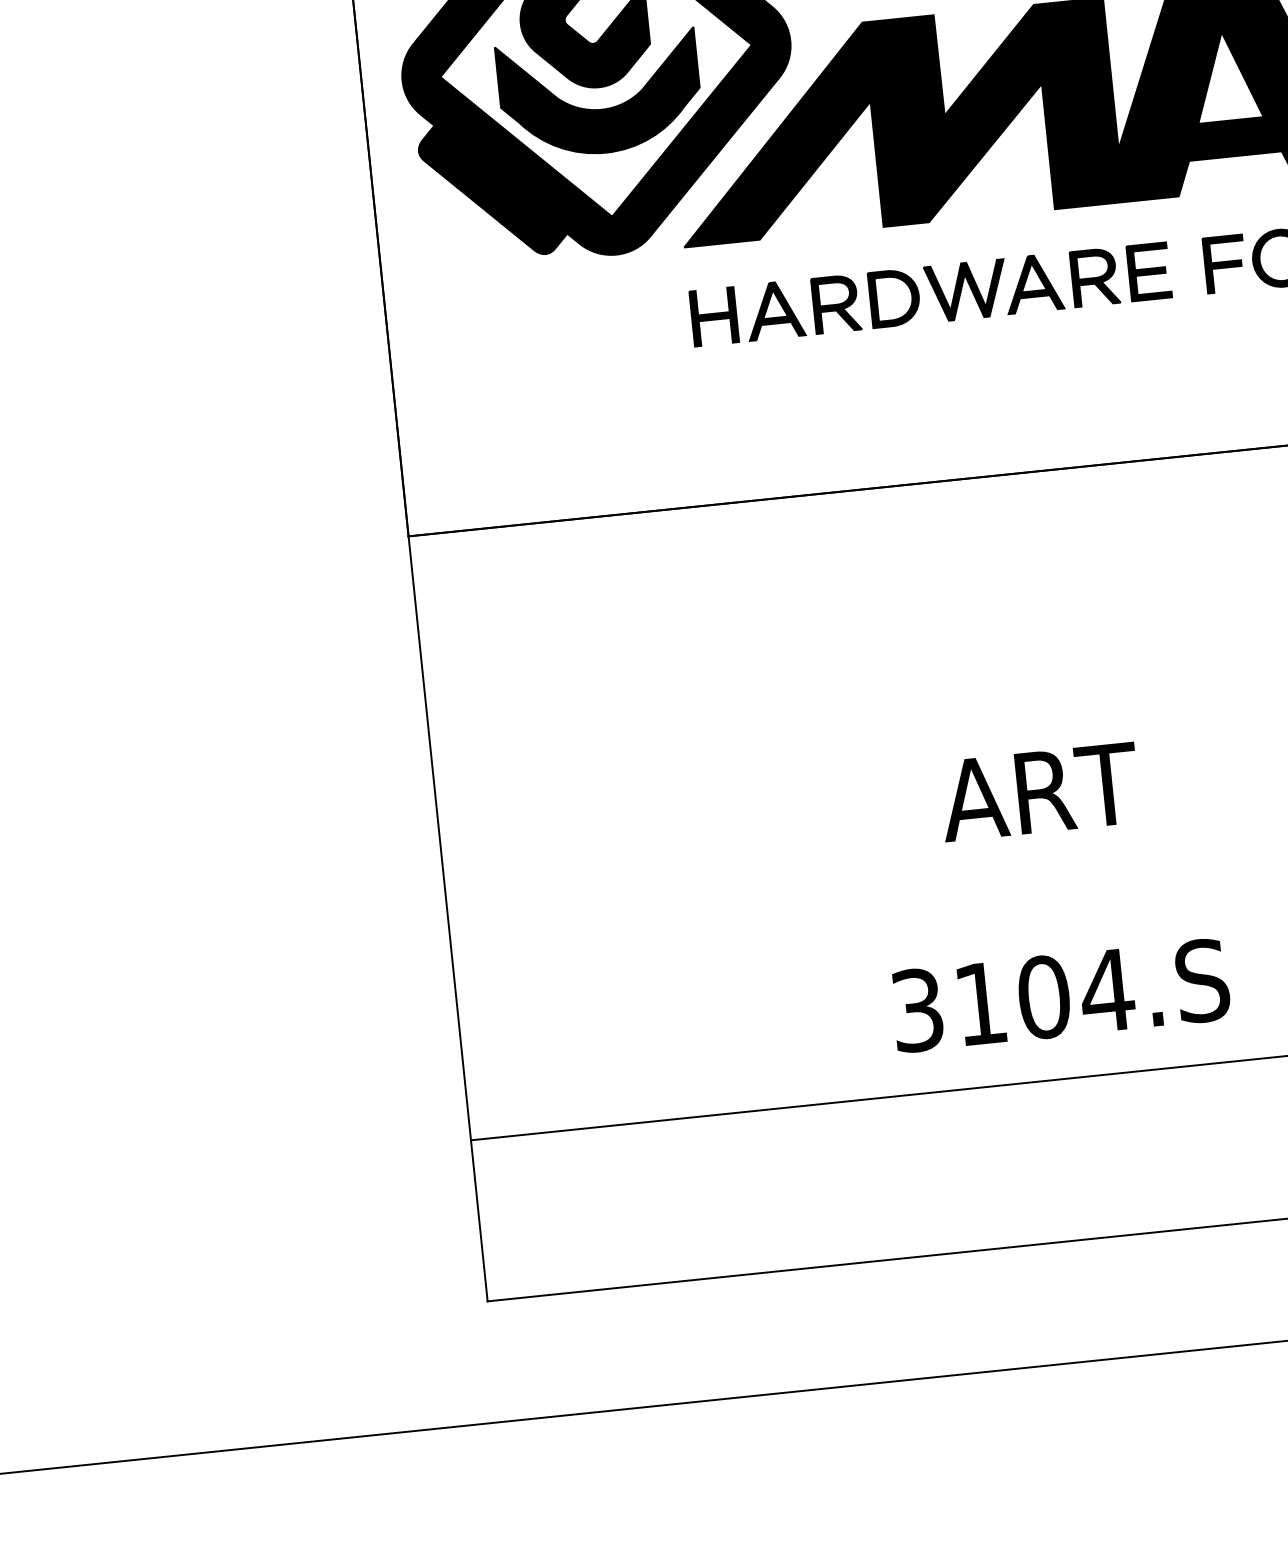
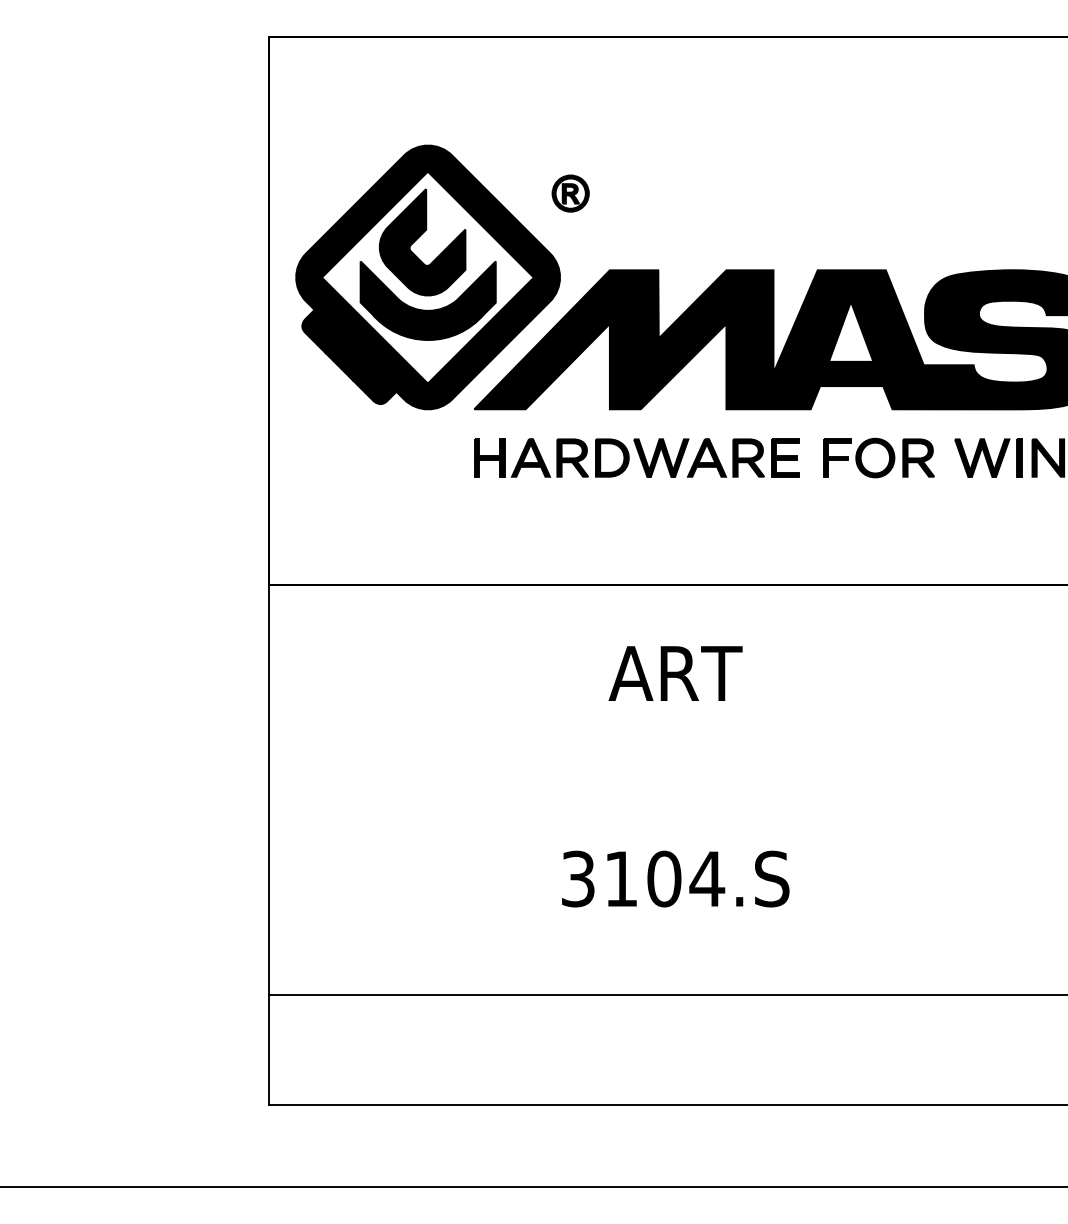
text: (1039, 791) -> (675, 673), moved
text: (1060, 994) -> (675, 878), moved

